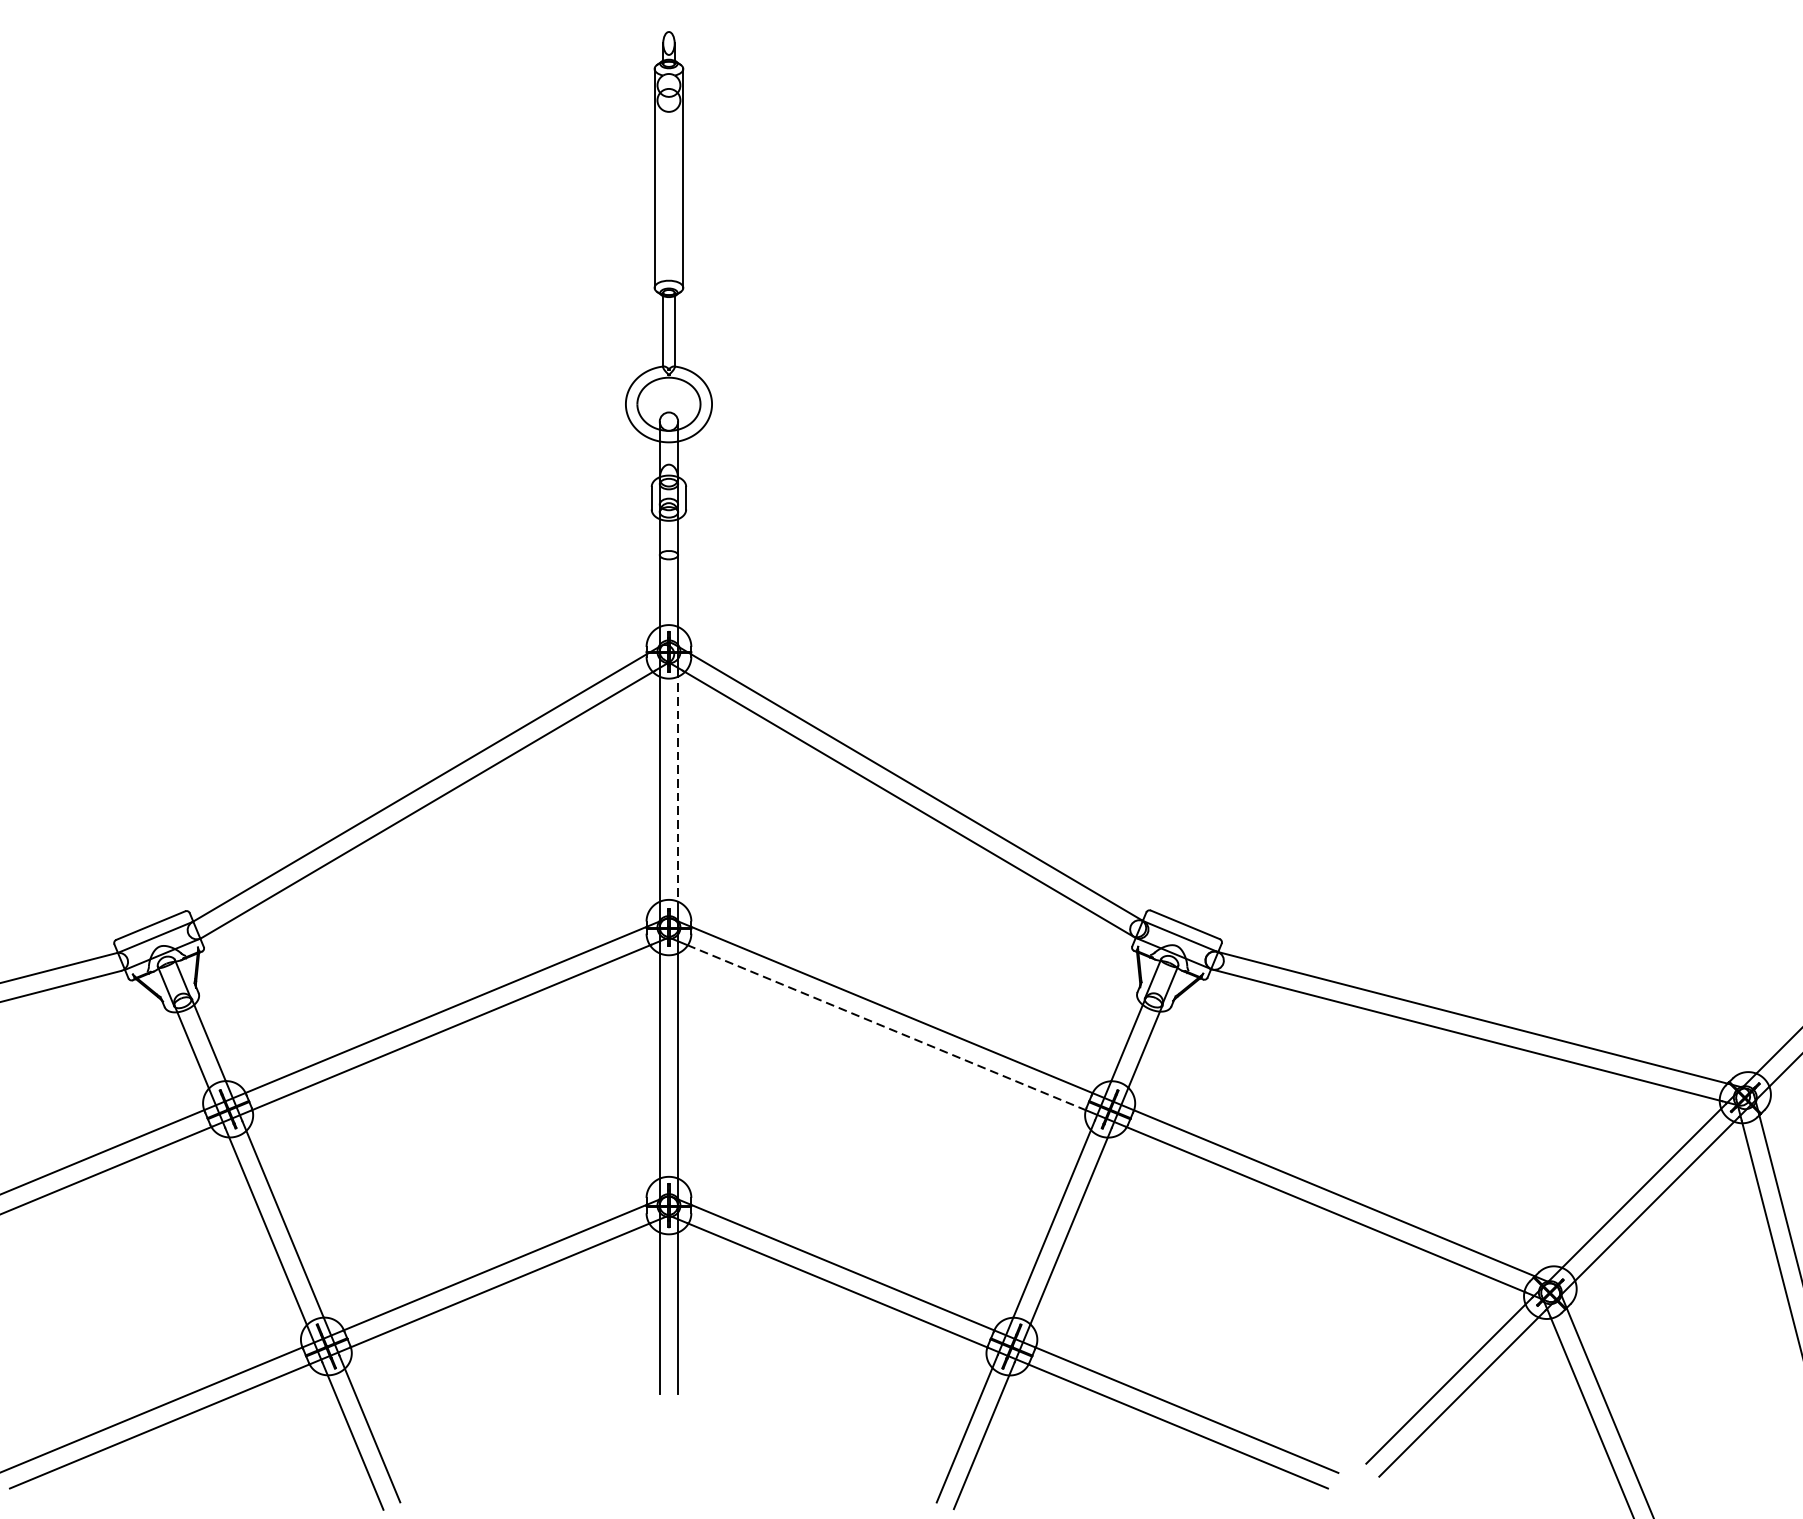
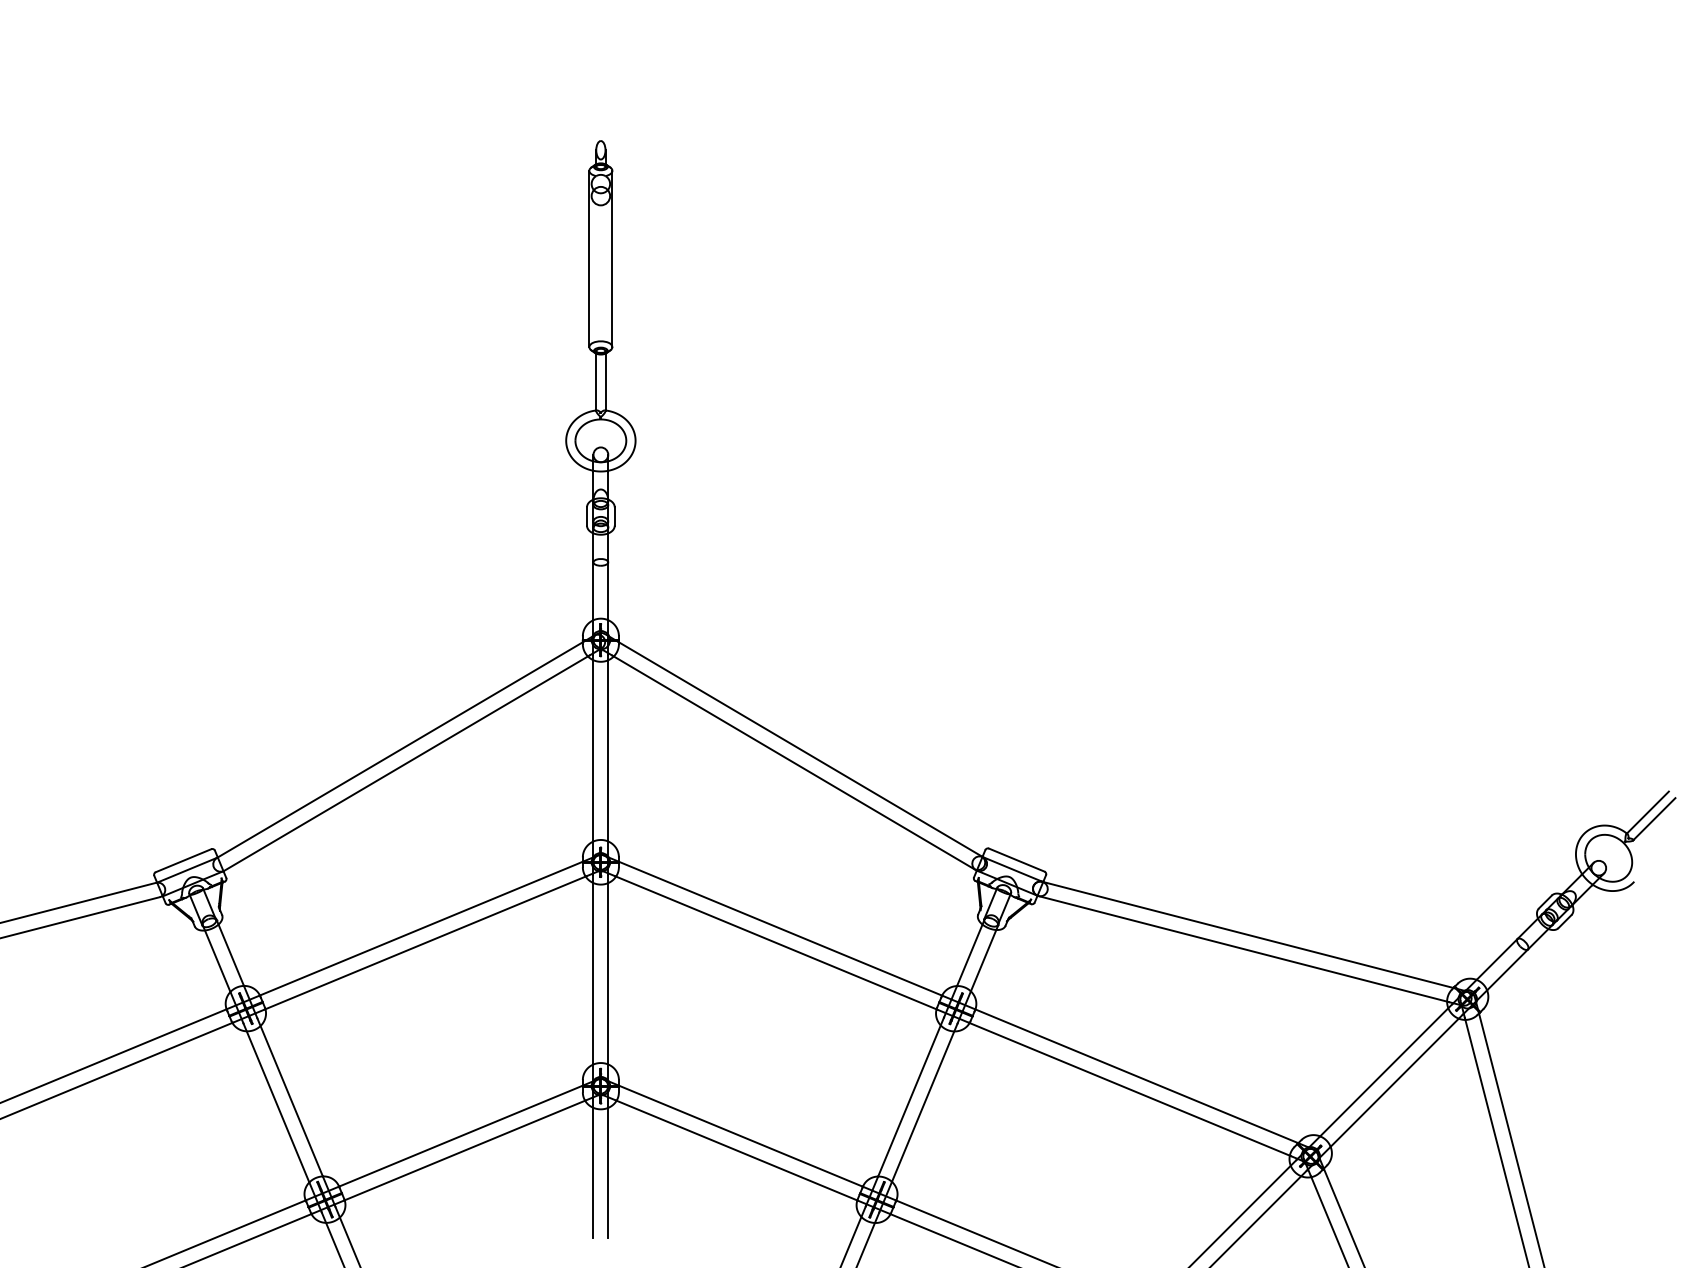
line: (678, 786) -> (608, 748), dashed -> solid
line: (885, 1027) -> (775, 942), dashed -> solid

